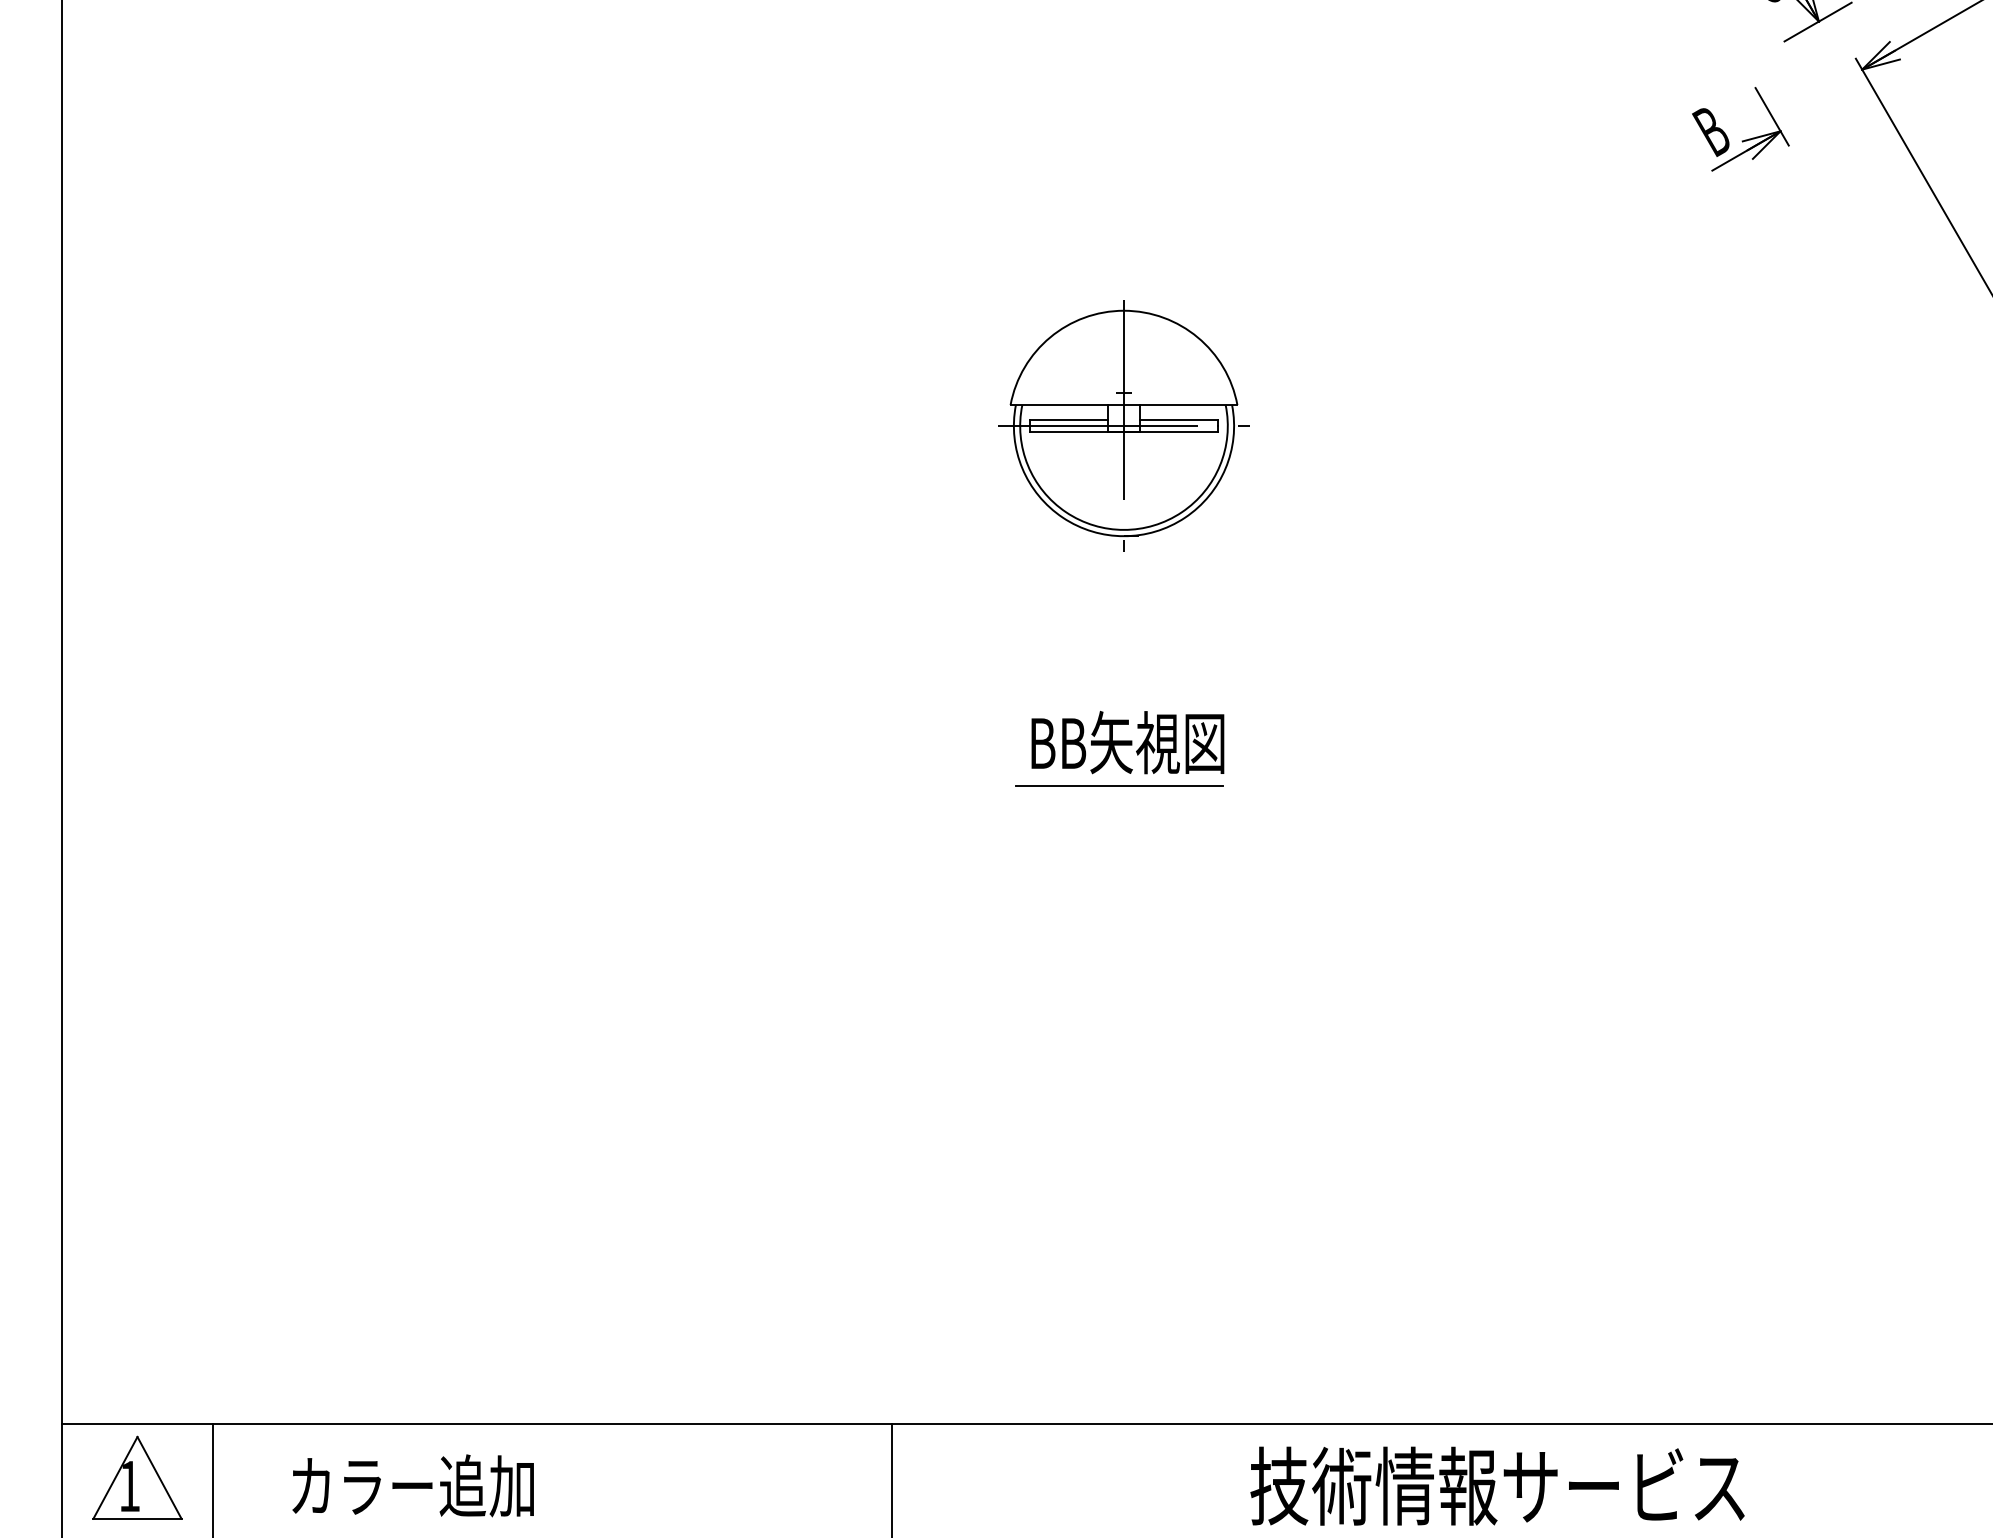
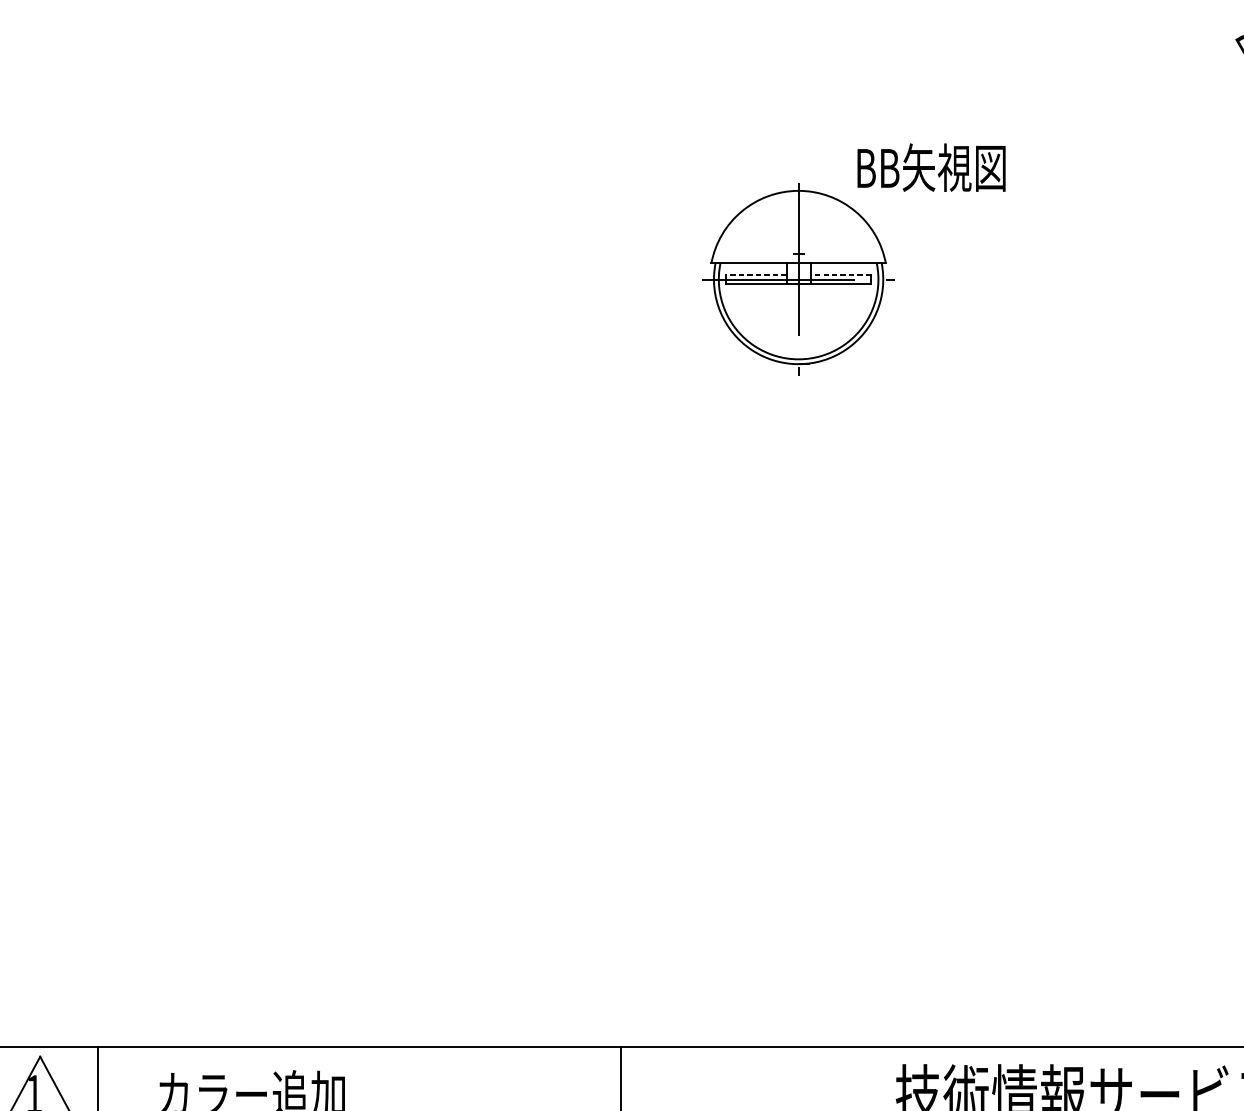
line: (1068, 419) -> (755, 274), solid -> dashed
line: (1178, 419) -> (840, 274), solid -> dashed
text: (1127, 742) -> (931, 167), moved
line: (1119, 785) -> (795, 555), removed

